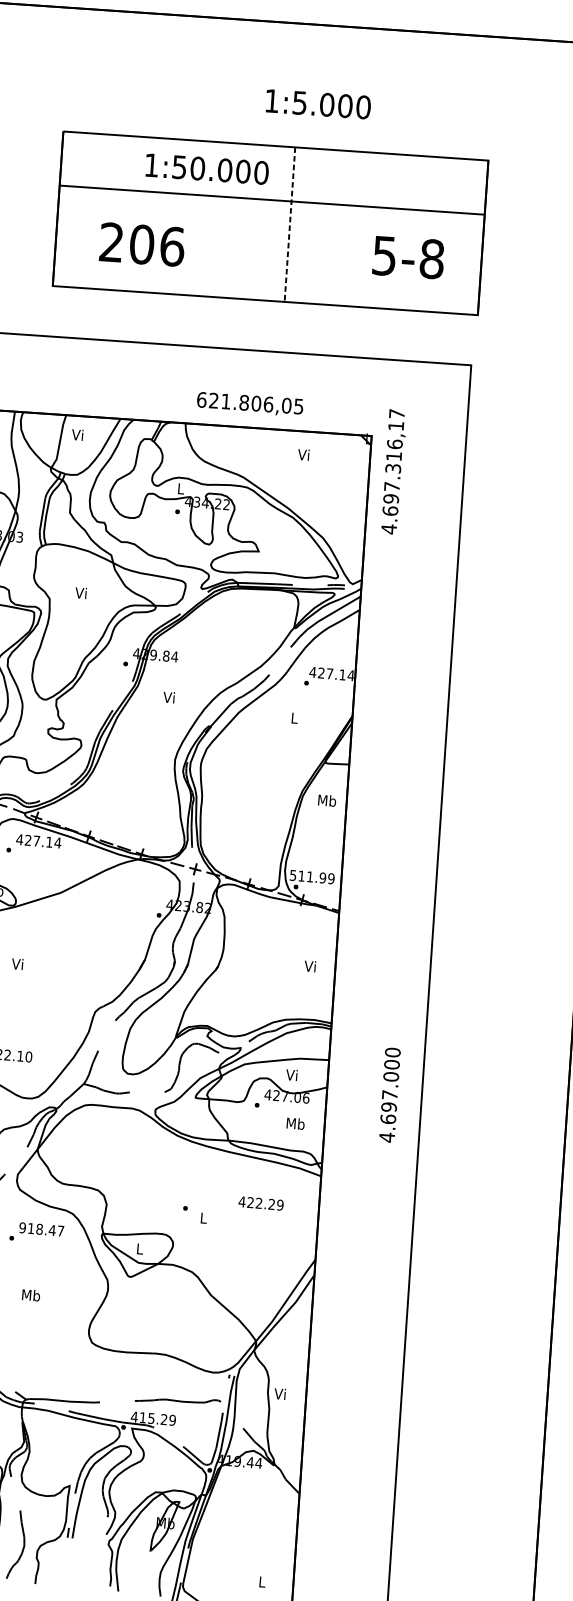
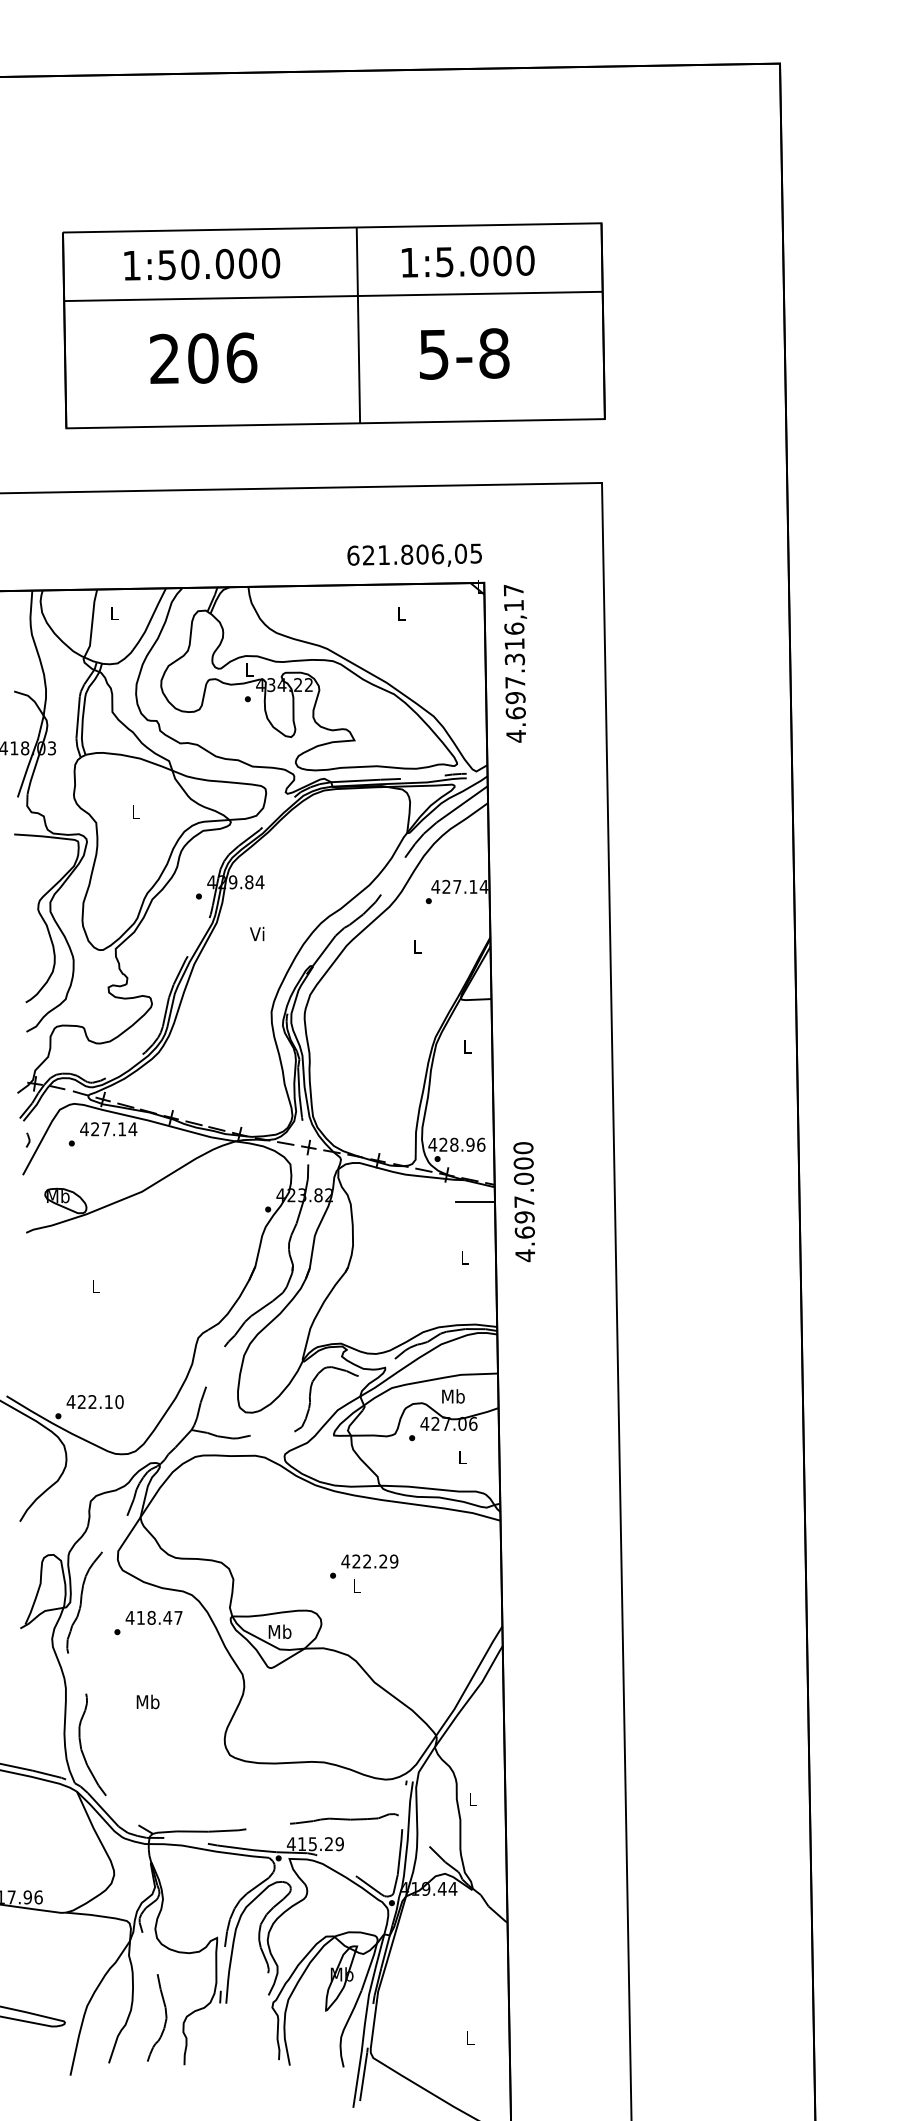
text: (317, 104) -> (467, 261), moved
text: (207, 169) -> (202, 264), moved
line: (290, 224) -> (358, 325), dashed -> solid
text: (142, 243) -> (203, 357), moved
text: (408, 257) -> (464, 353), moved
text: (250, 403) -> (414, 554), moved
text: (77, 435) -> (113, 613), Vi -> L
text: (303, 454) -> (400, 613), Vi -> L
text: (393, 471) -> (515, 663), moved
text: (80, 592) -> (134, 811), Vi -> L
text: (327, 800) -> (467, 1046), Mb -> L
text: (311, 876) -> (456, 1144), 511.99 -> 428.96
line: (322, 923) -> (475, 1202), added
text: (17, 964) -> (95, 1286), Vi -> L
text: (309, 966) -> (463, 1257), Vi -> L
text: (292, 1075) -> (453, 1396), Vi -> Mb
text: (389, 1095) -> (523, 1202), moved
text: (295, 1123) -> (462, 1457), Mb -> L
text: (260, 1203) -> (369, 1561), moved
text: (22, 1227) -> (129, 1617), 918.47 -> 418.47
text: (139, 1248) -> (279, 1631), L -> Mb
text: (280, 1394) -> (472, 1799), Vi -> L

